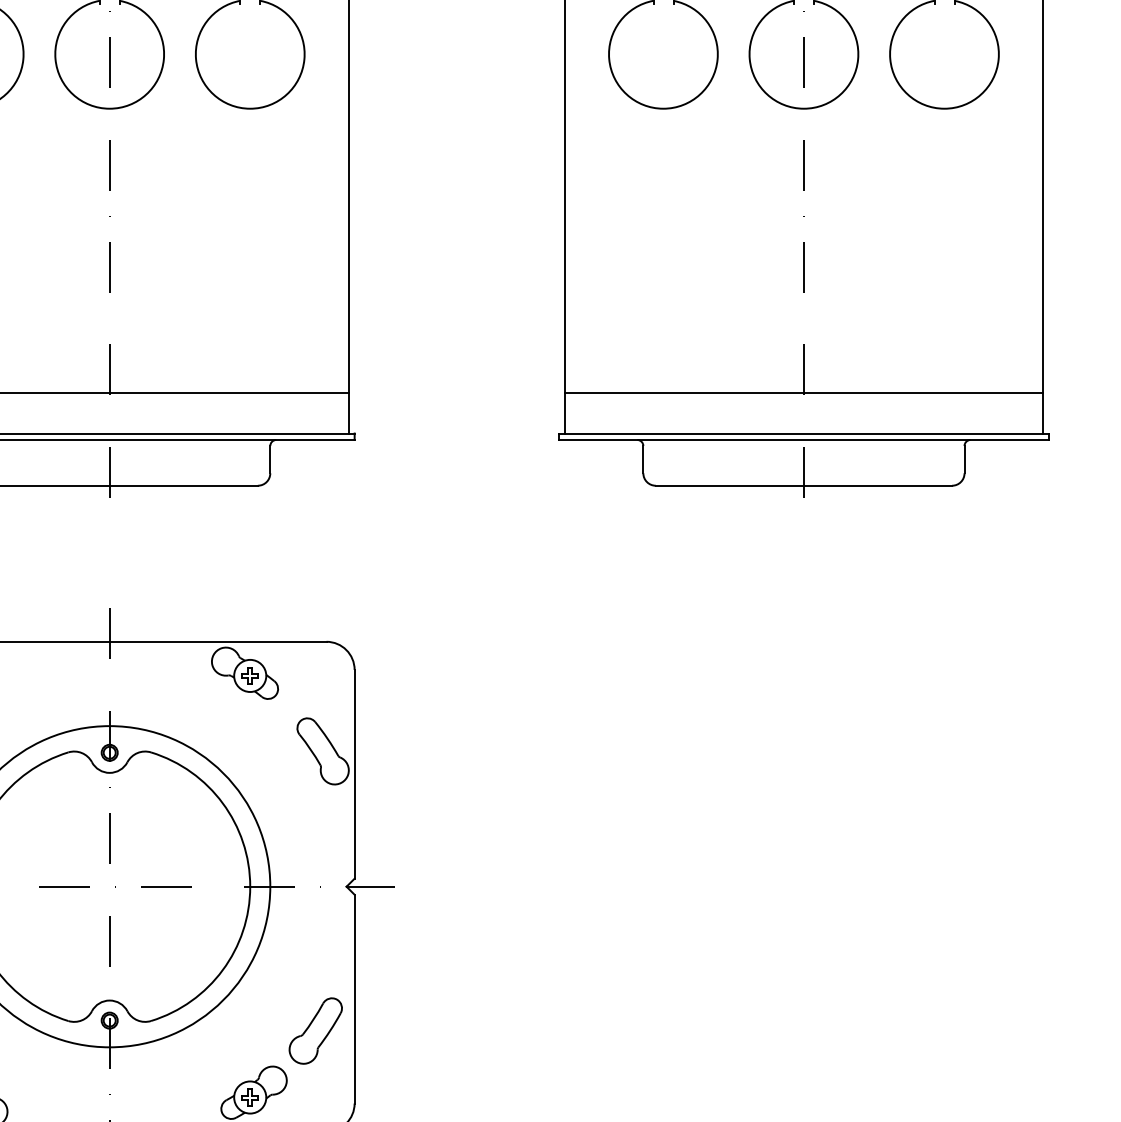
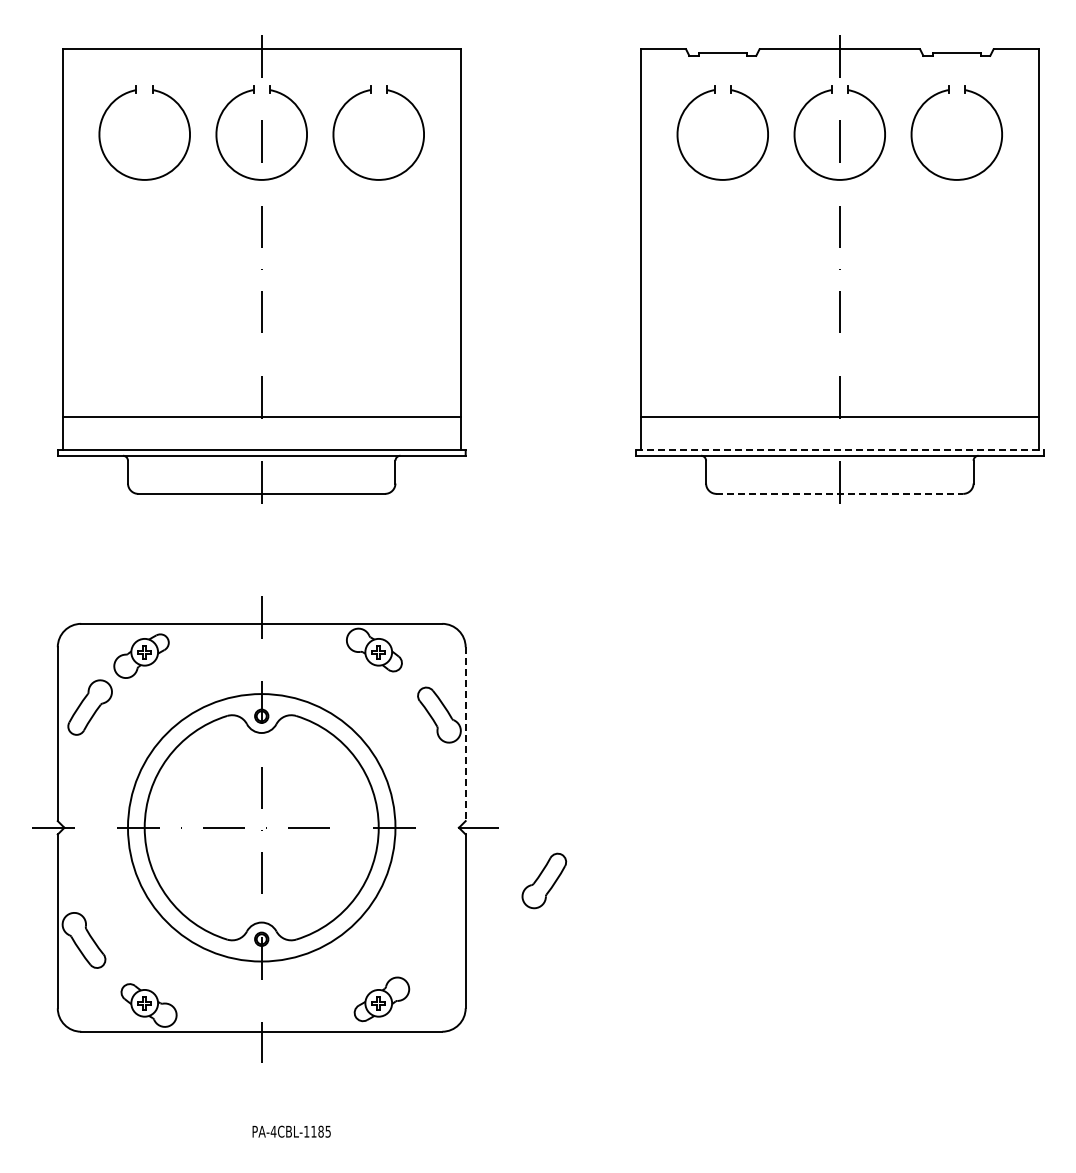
line: (803, 433) -> (839, 450), solid -> dashed
line: (804, 485) -> (840, 493), solid -> dashed
line: (354, 774) -> (465, 734), solid -> dashed
part: (315, 1030) -> (544, 880), moved

